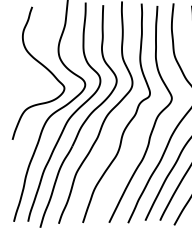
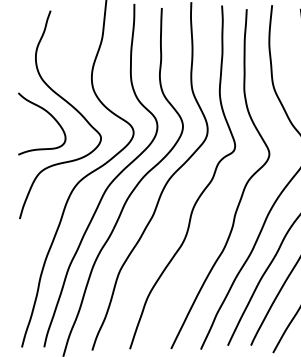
curve: (29, 72) -> (46, 113), added

